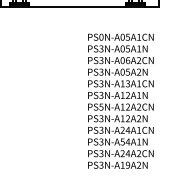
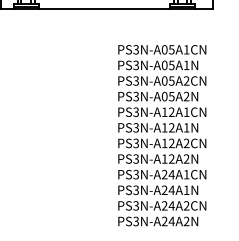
text: (101, 37) -> (136, 49), PS0N-A05A1CN -> PS3N-A05A1CN
text: (127, 60) -> (171, 80), PS3N-A06A2CN -> PS3N-A05A2CN
text: (127, 84) -> (171, 112), PS3N-A13A1CN -> PS3N-A12A1CN
text: (100, 106) -> (135, 142), PS5N-A12A2CN -> PS3N-A12A2CN
text: (122, 142) -> (164, 190), PS3N-A54A1N -> PS3N-A24A1N
text: (124, 165) -> (167, 221), PS3N-A19A2N -> PS3N-A24A2N

